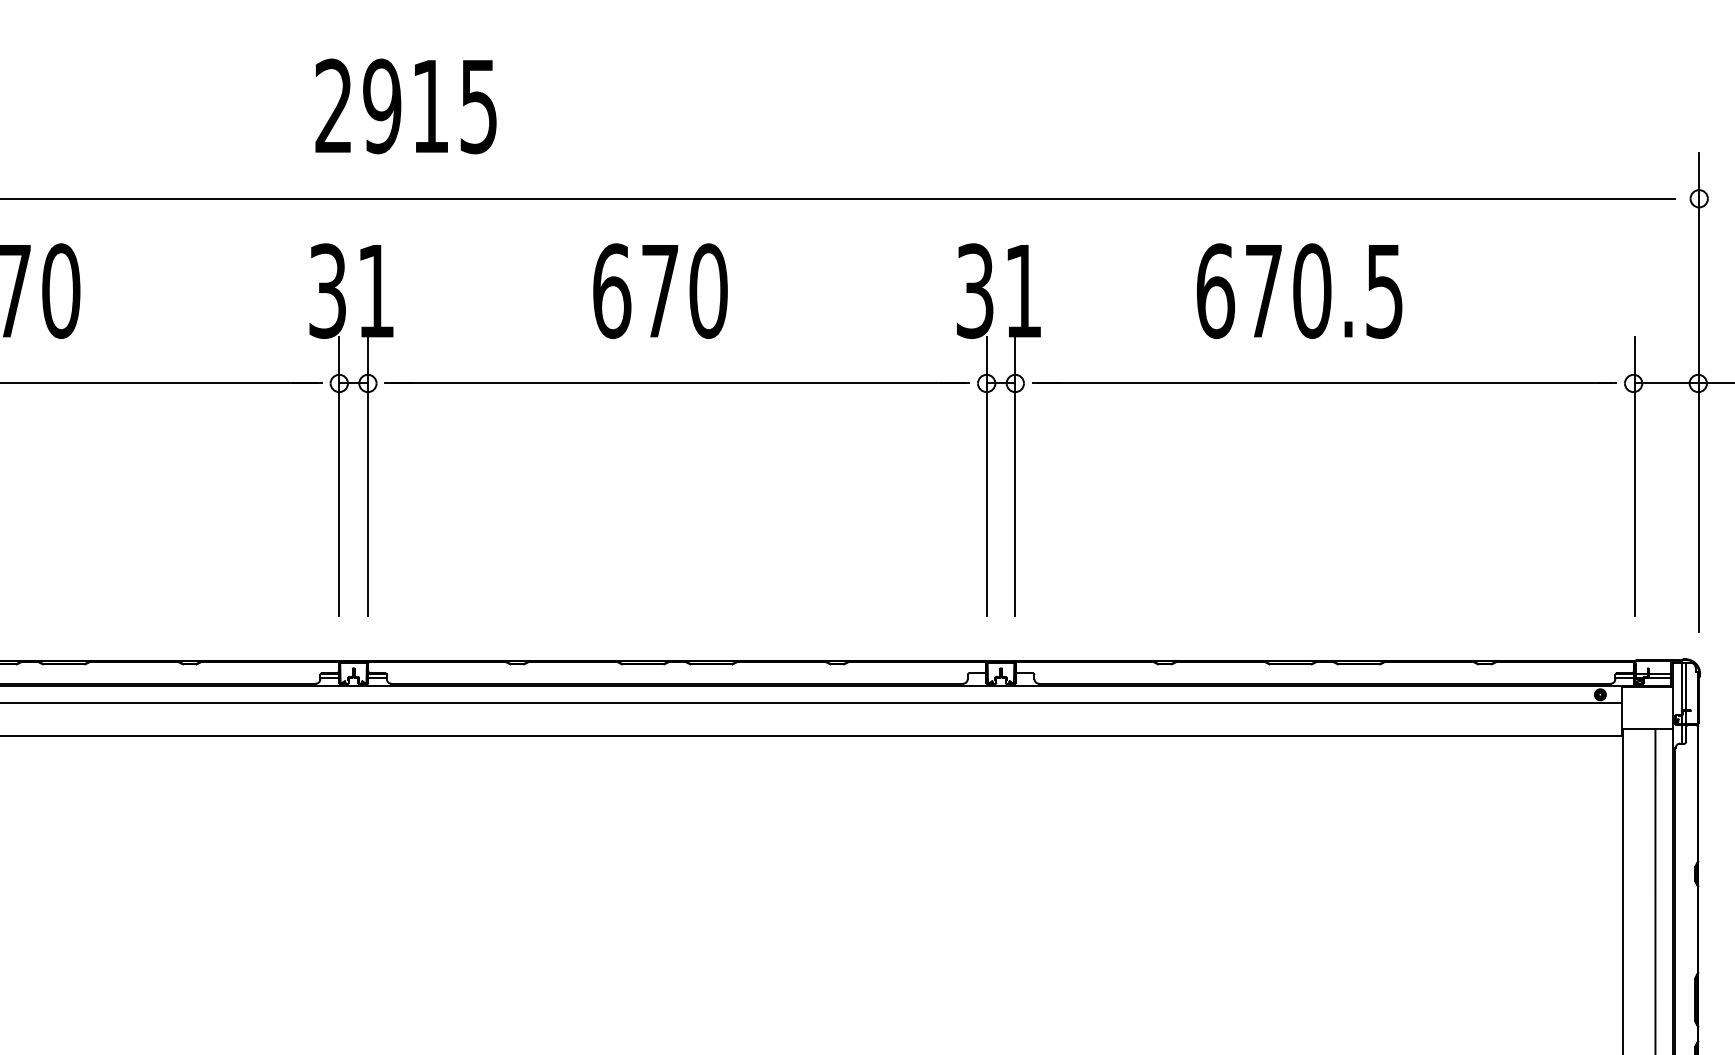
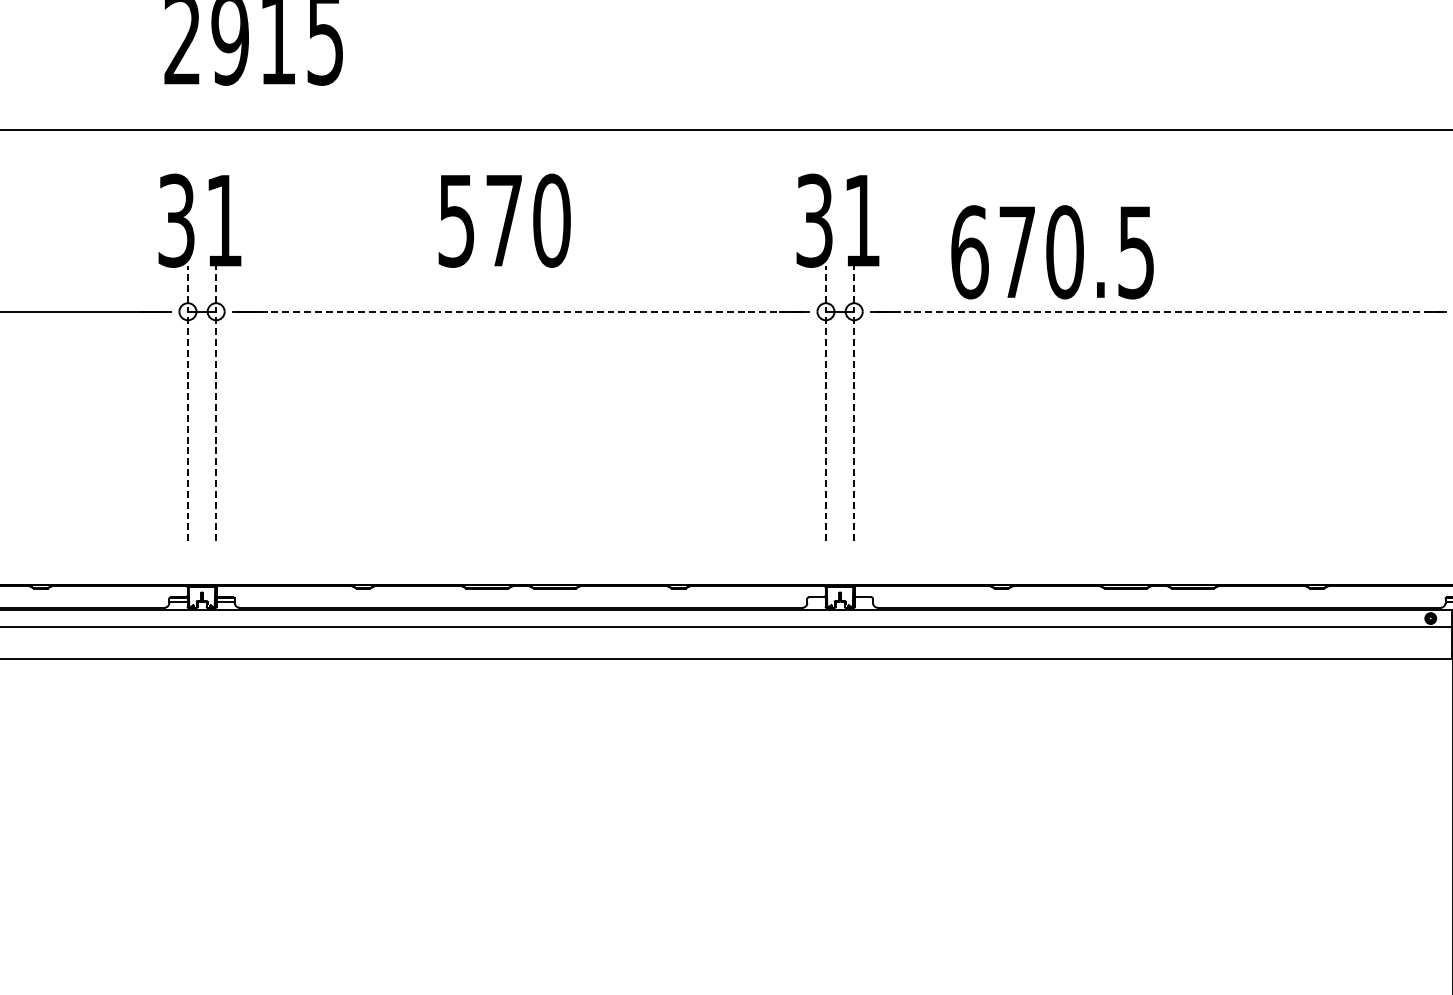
text: (612, 290) -> (457, 220), 670 -> 570
text: (1299, 290) -> (1052, 251), moved
line: (677, 383) -> (521, 311), solid -> dashed
line: (1324, 383) -> (1158, 311), solid -> dashed
line: (339, 476) -> (188, 403), solid -> dashed
line: (367, 476) -> (215, 403), solid -> dashed
line: (986, 476) -> (825, 403), solid -> dashed
line: (1015, 476) -> (854, 403), solid -> dashed

